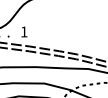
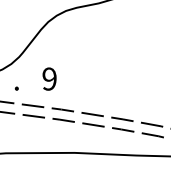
text: (24, 31) -> (50, 78), 1 -> 9

